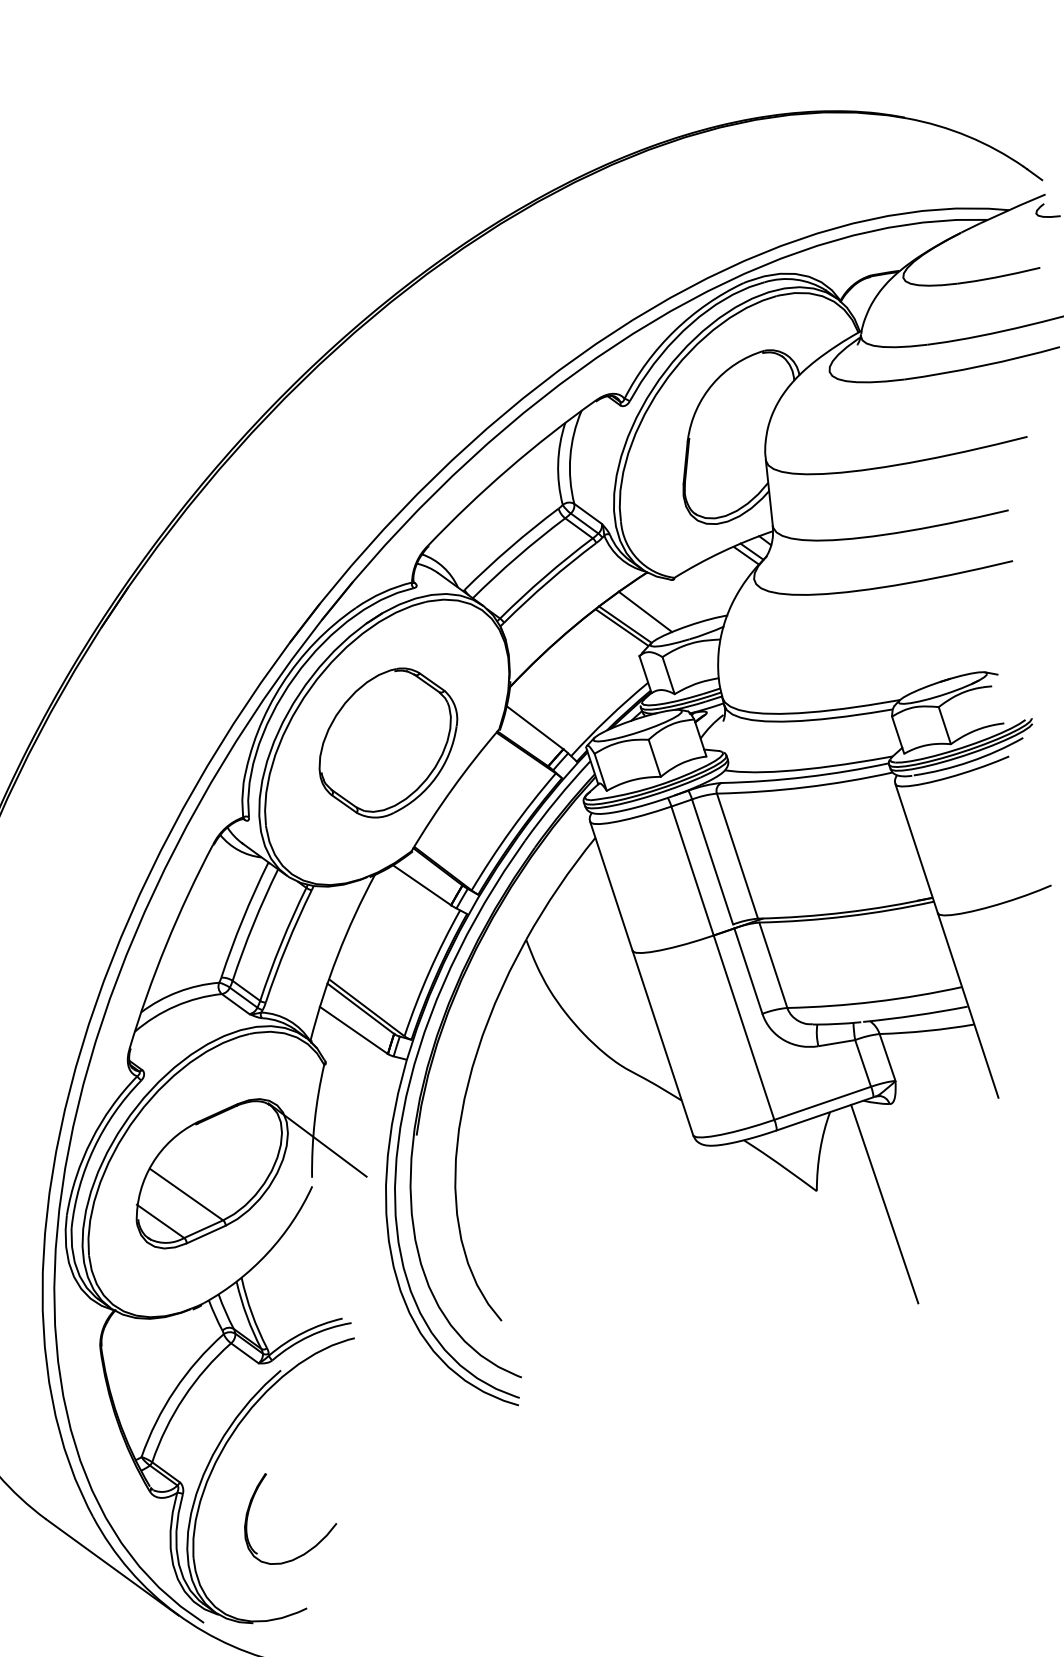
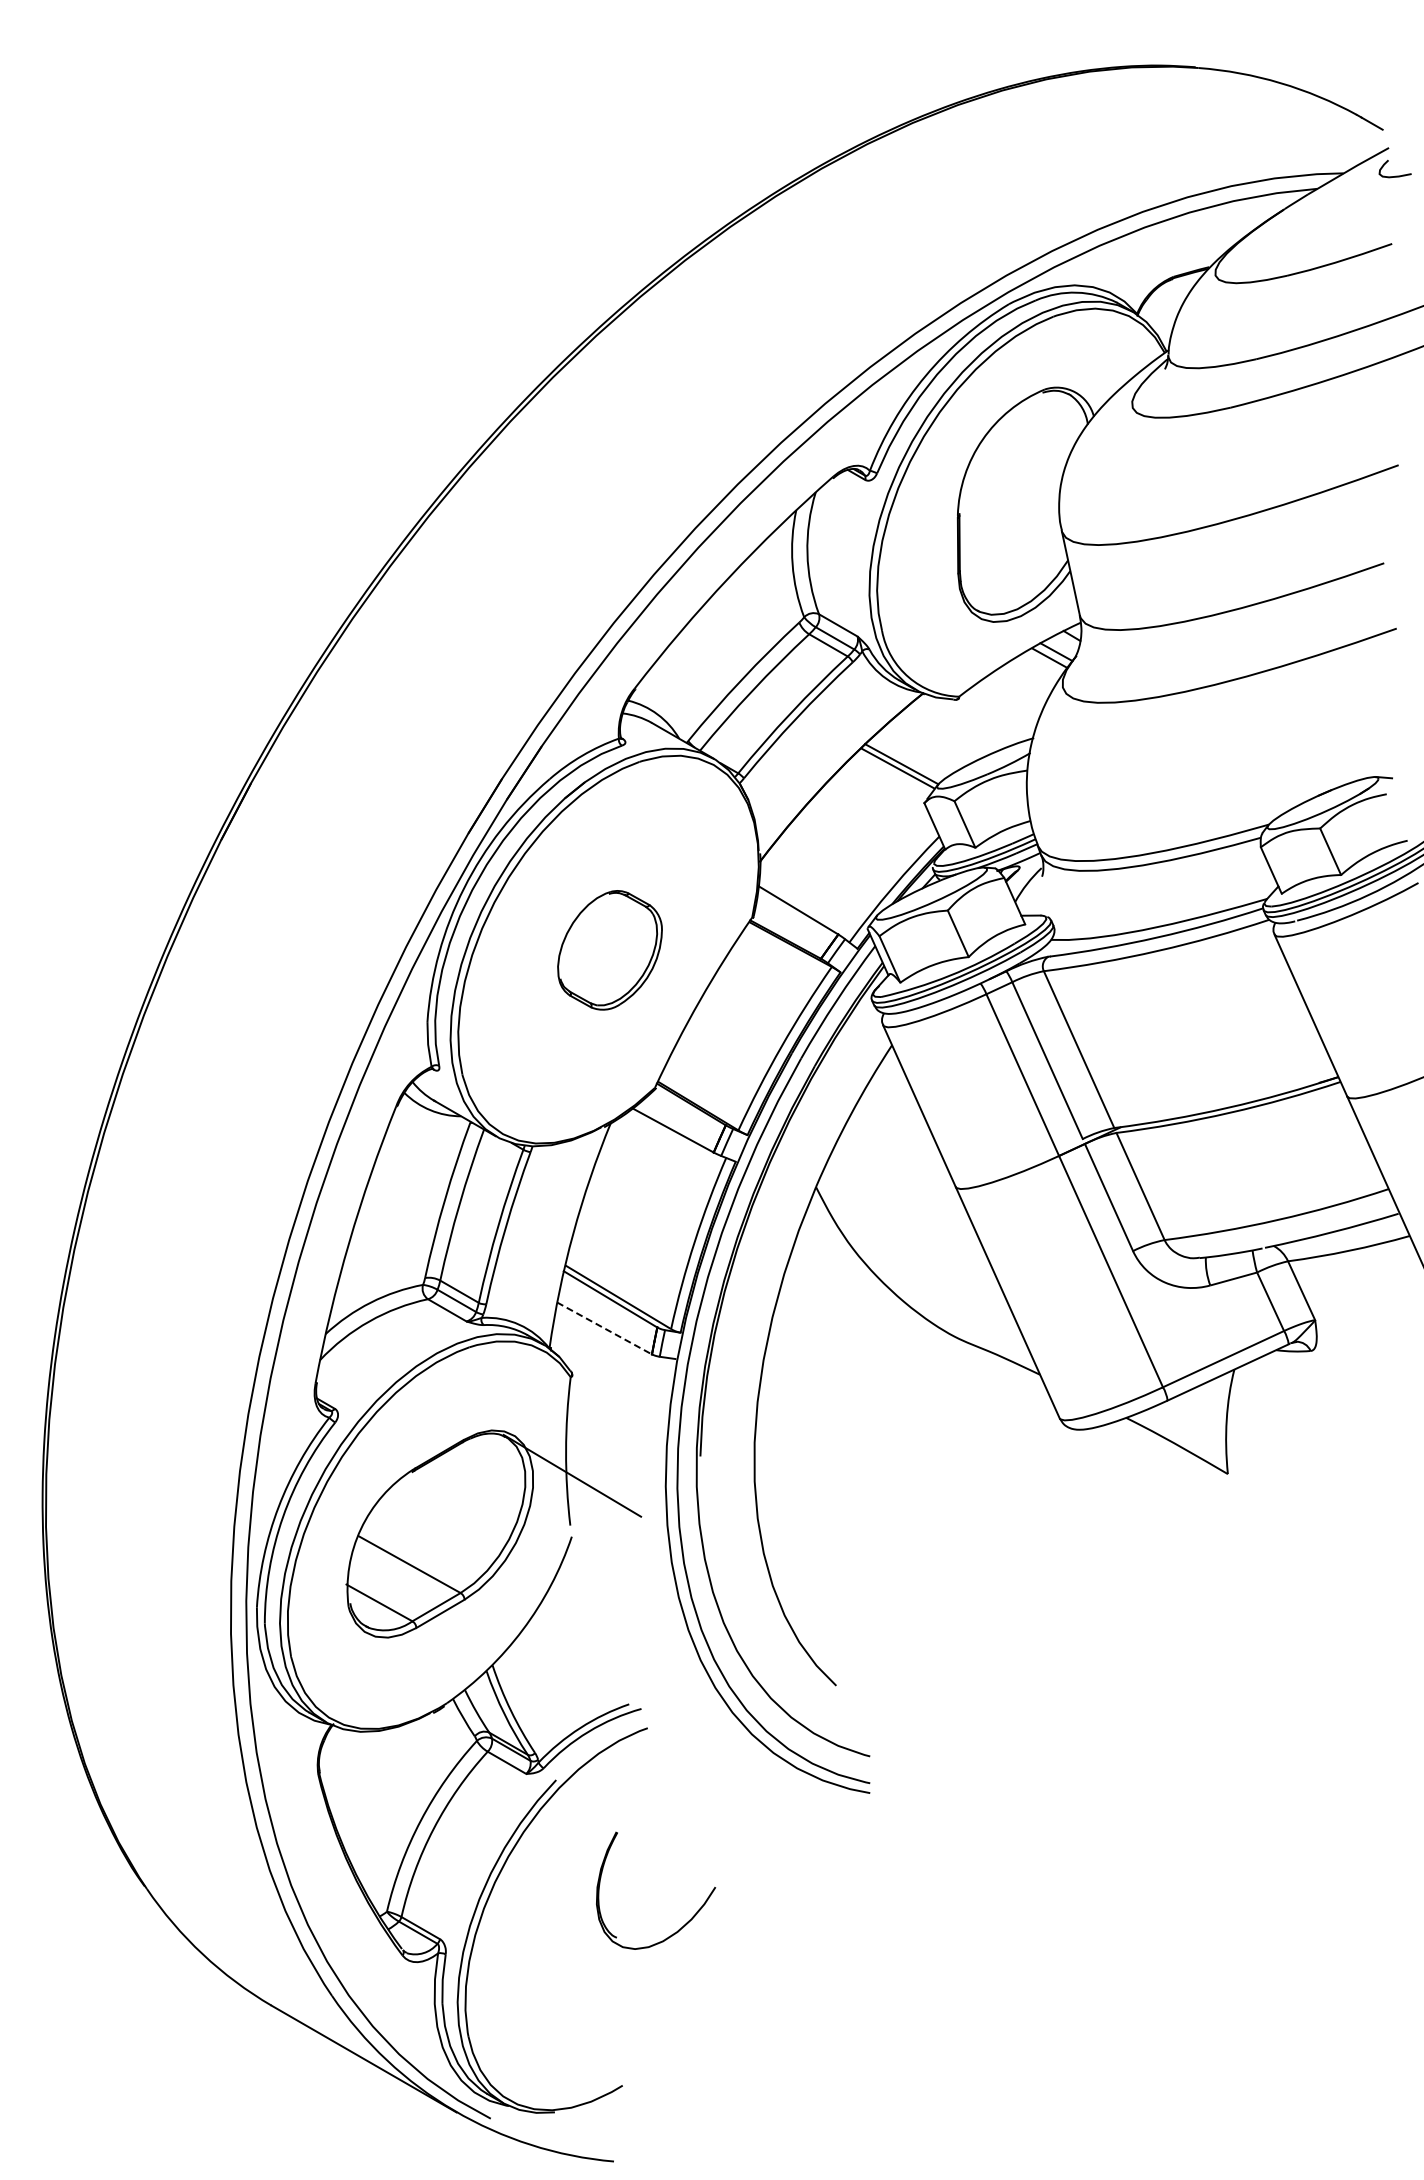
line: (644, 611) -> (925, 744), removed
part: (387, 743) -> (609, 950), size x0.6
line: (353, 1030) -> (604, 1328), solid -> dashed
line: (884, 1204) -> (1317, 1481), removed
part: (312, 1547) -> (687, 1921), moved

